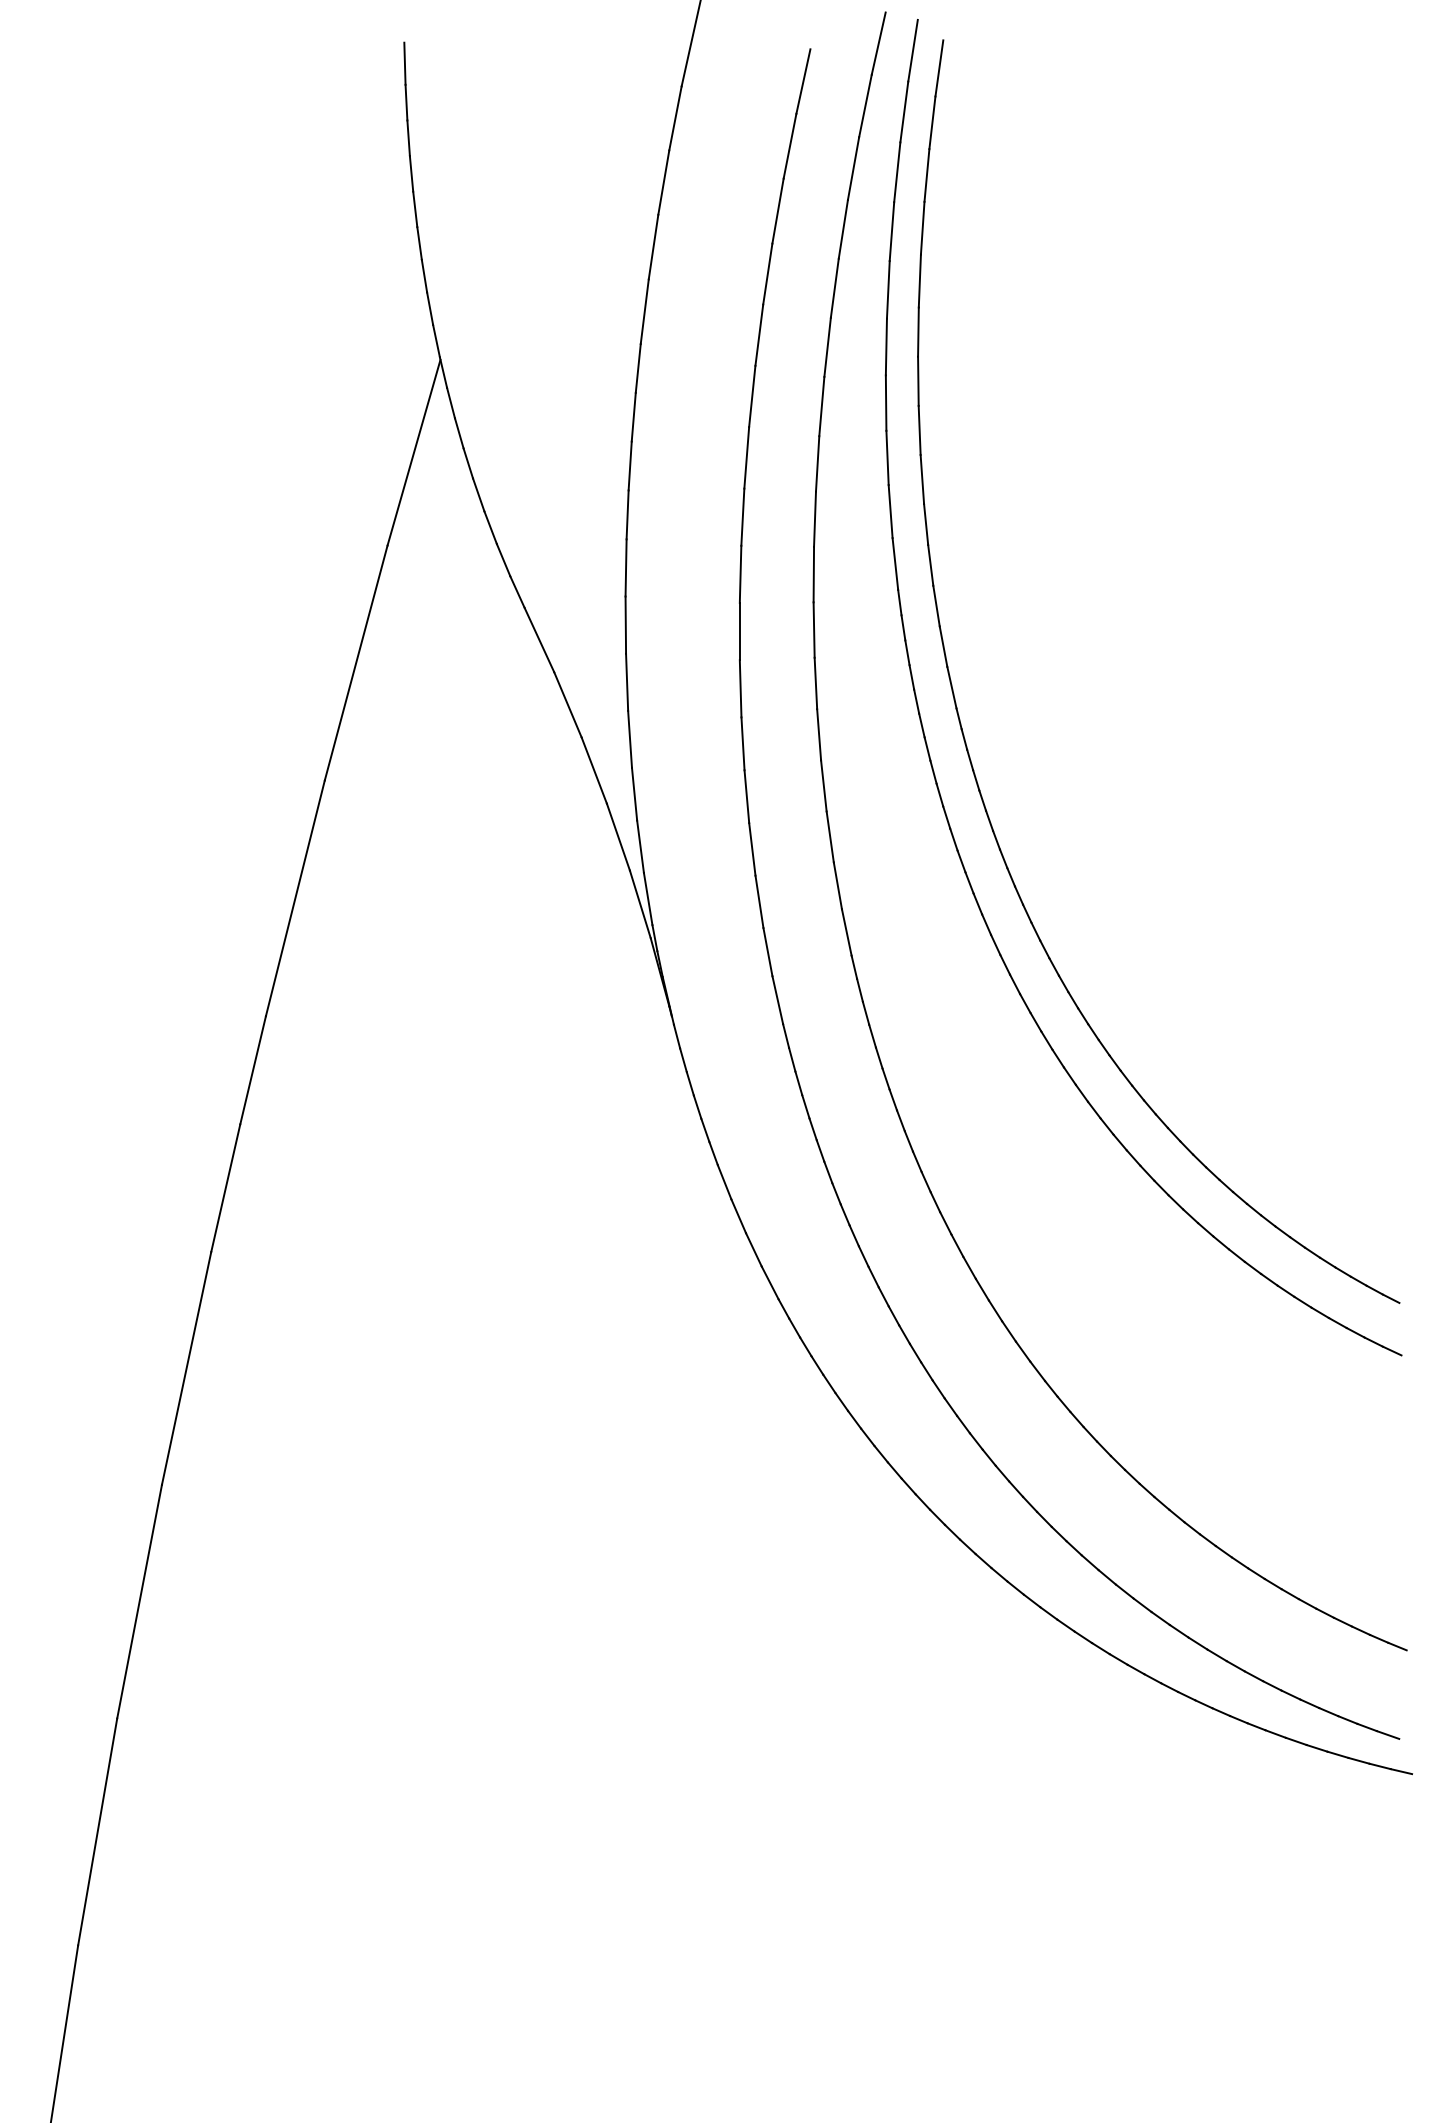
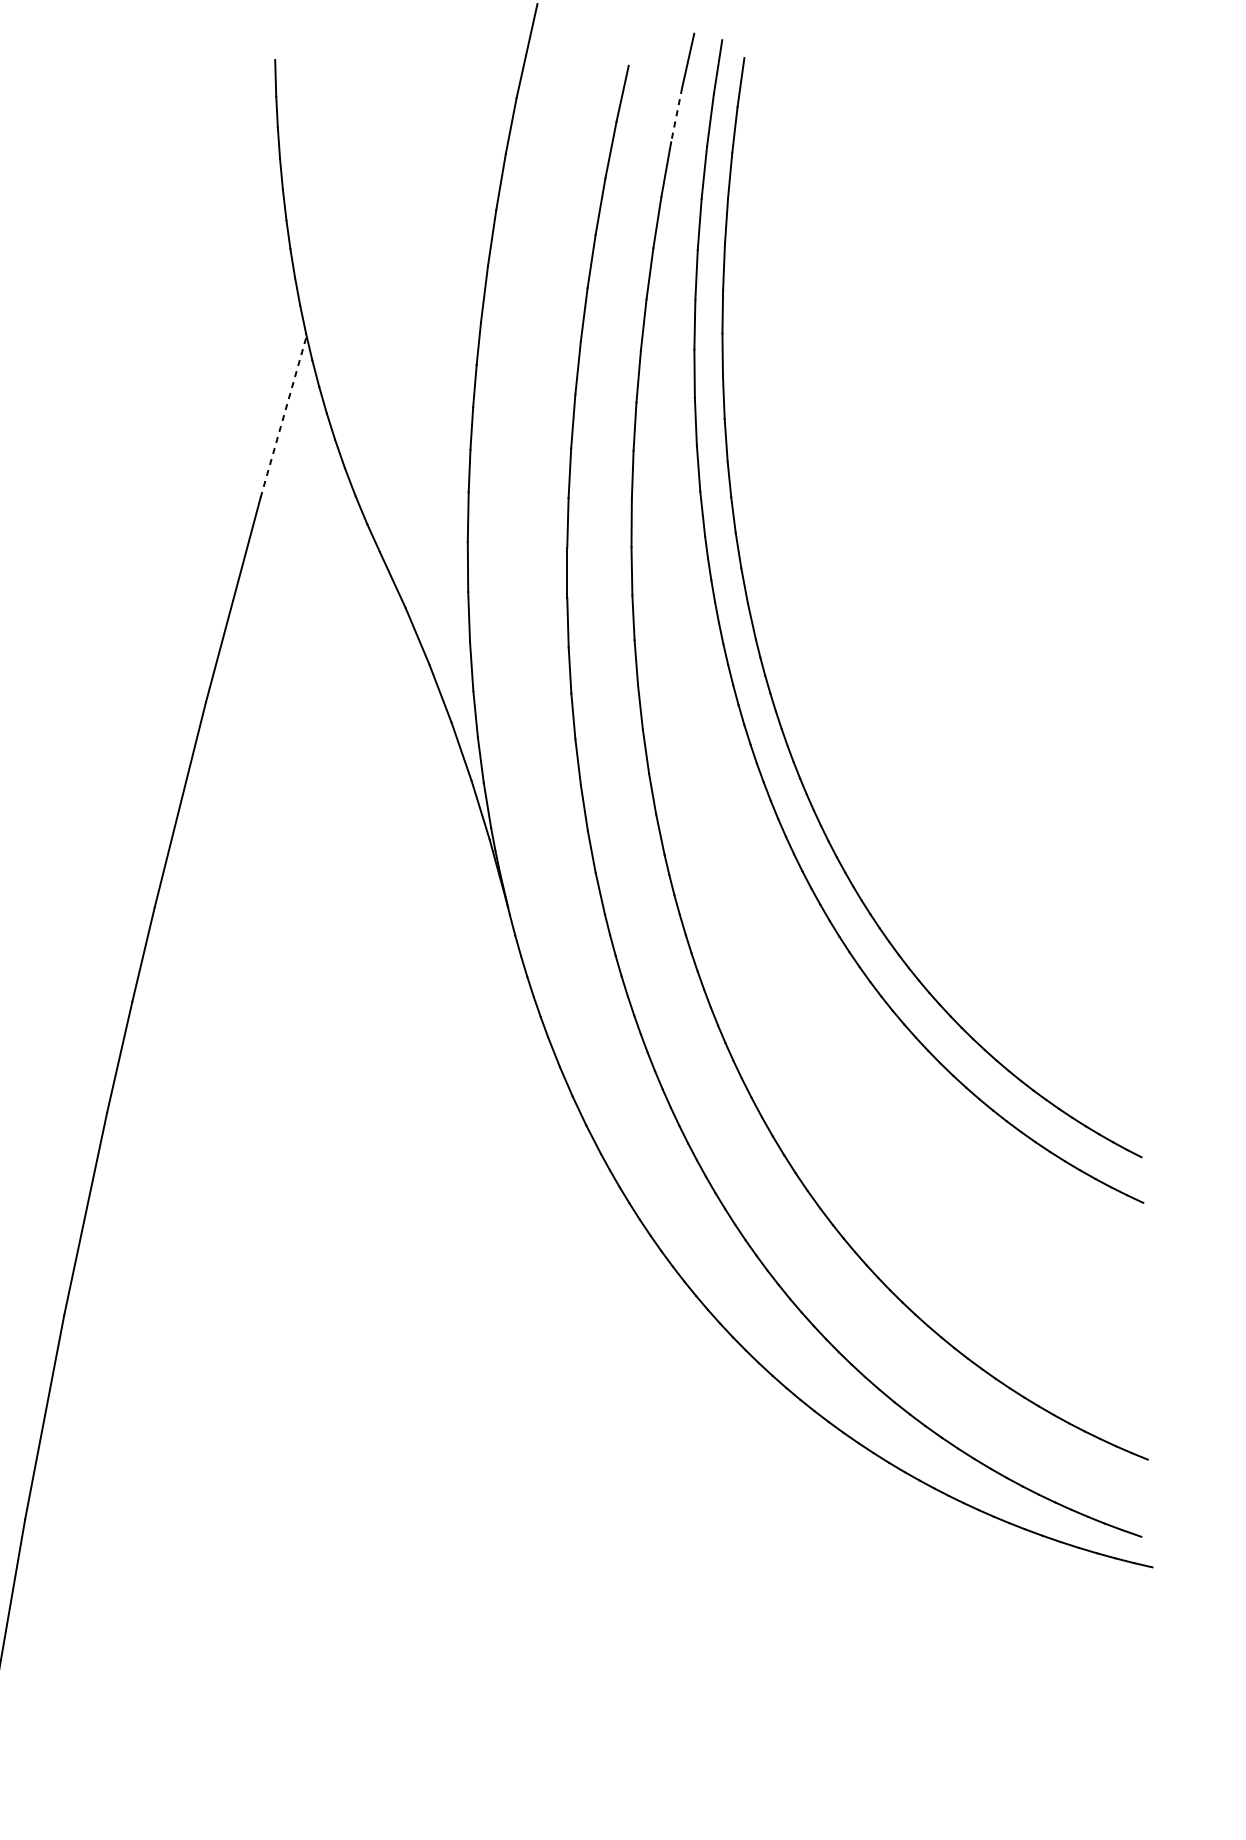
line: (865, 105) -> (676, 114), solid -> dashed
line: (414, 452) -> (284, 416), solid -> dashed

